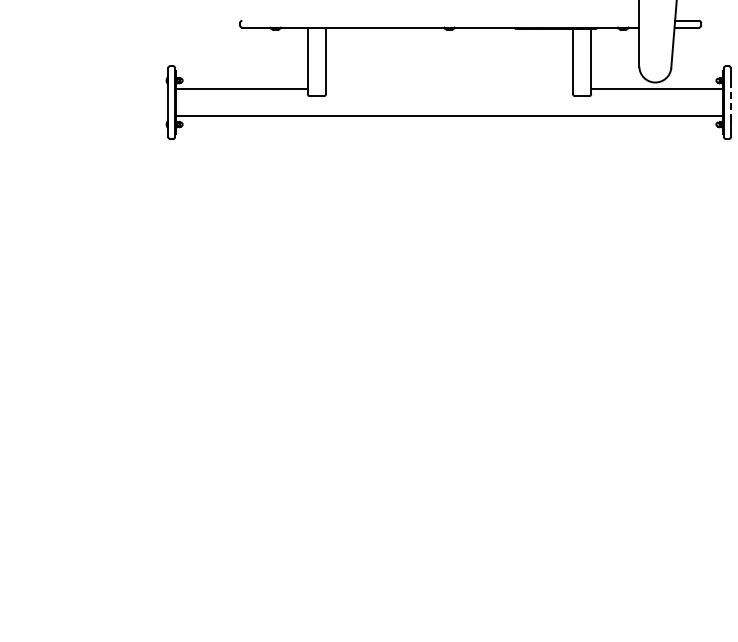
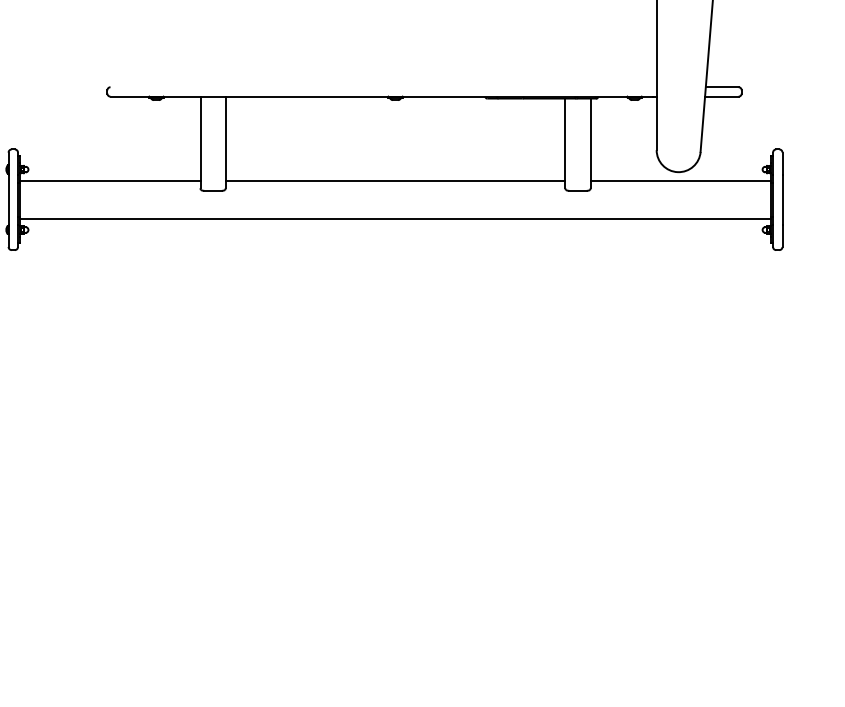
line: (449, 88) -> (395, 180), added
line: (730, 102) -> (782, 199), dashed -> solid

